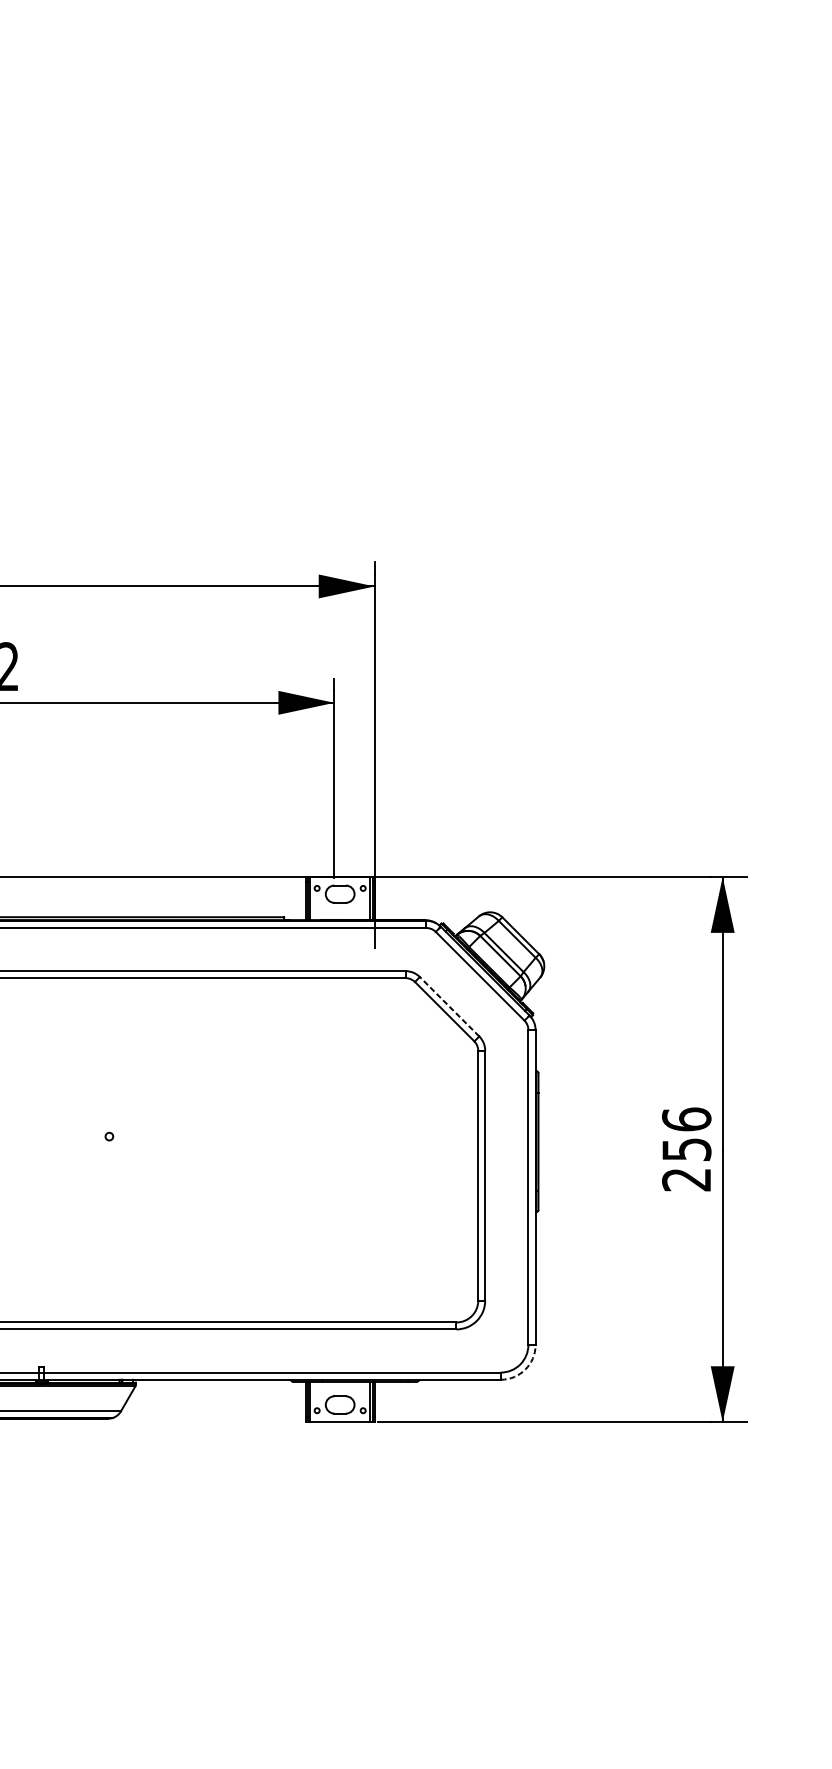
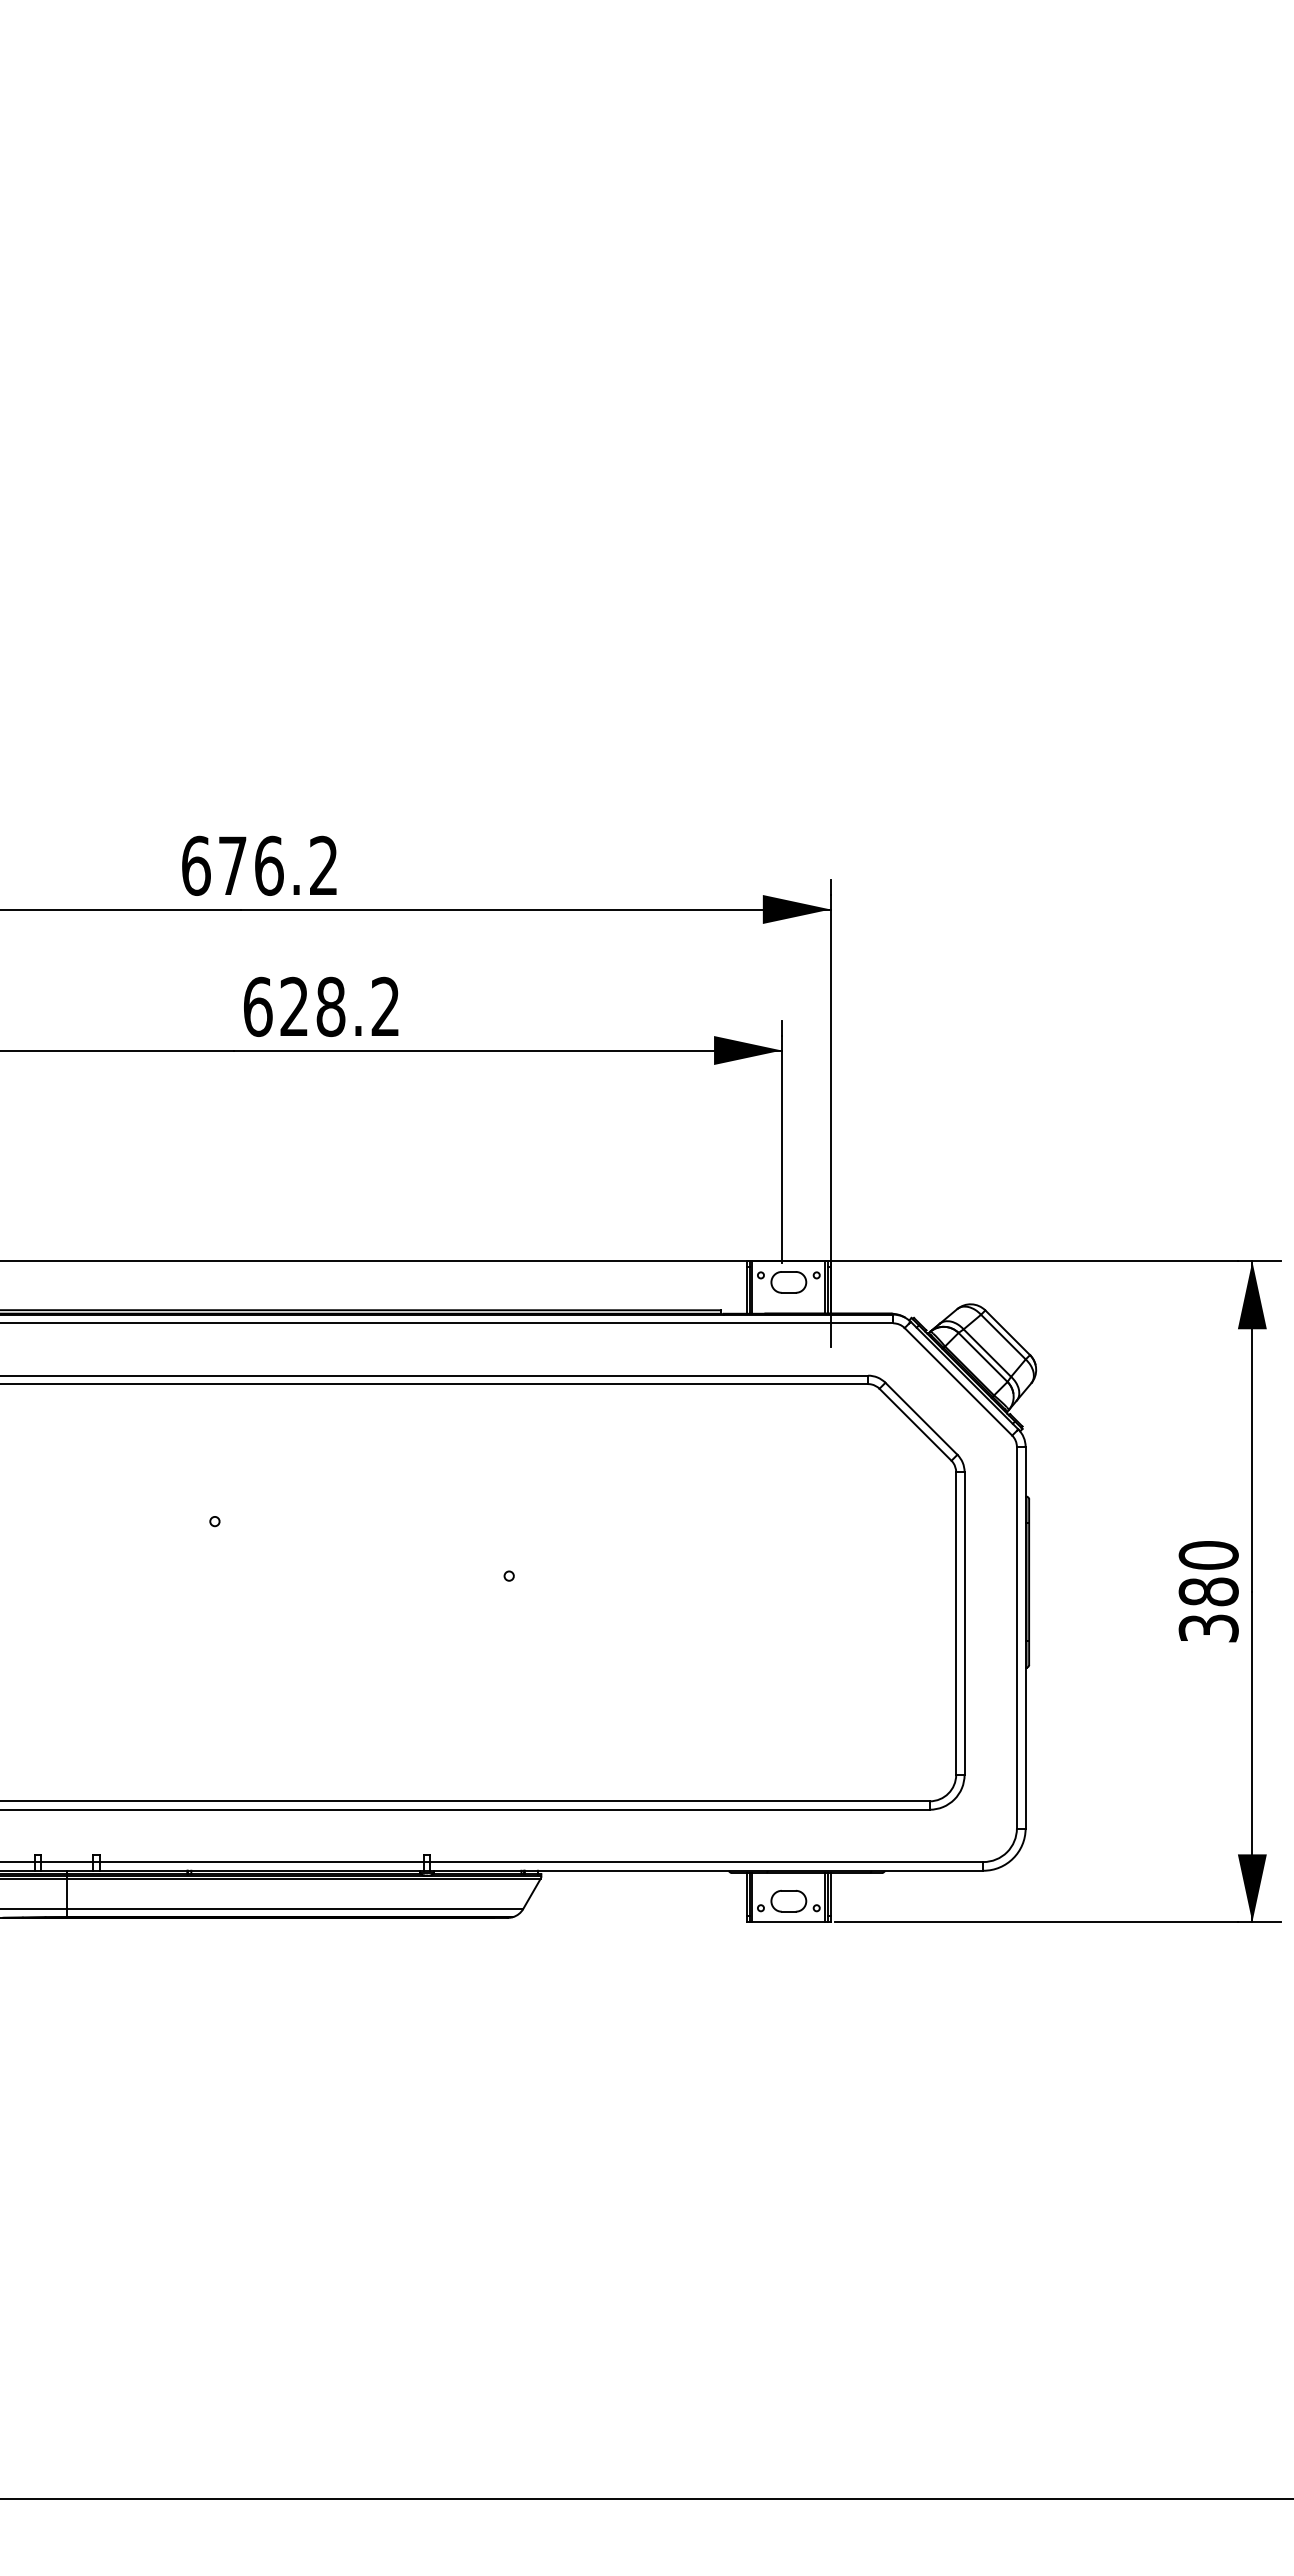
line: (449, 1006) -> (921, 1418), dashed -> solid
text: (686, 1149) -> (1208, 1591), 256 -> 380
arc: (525, 1369) -> (1013, 1858), dashed -> solid

